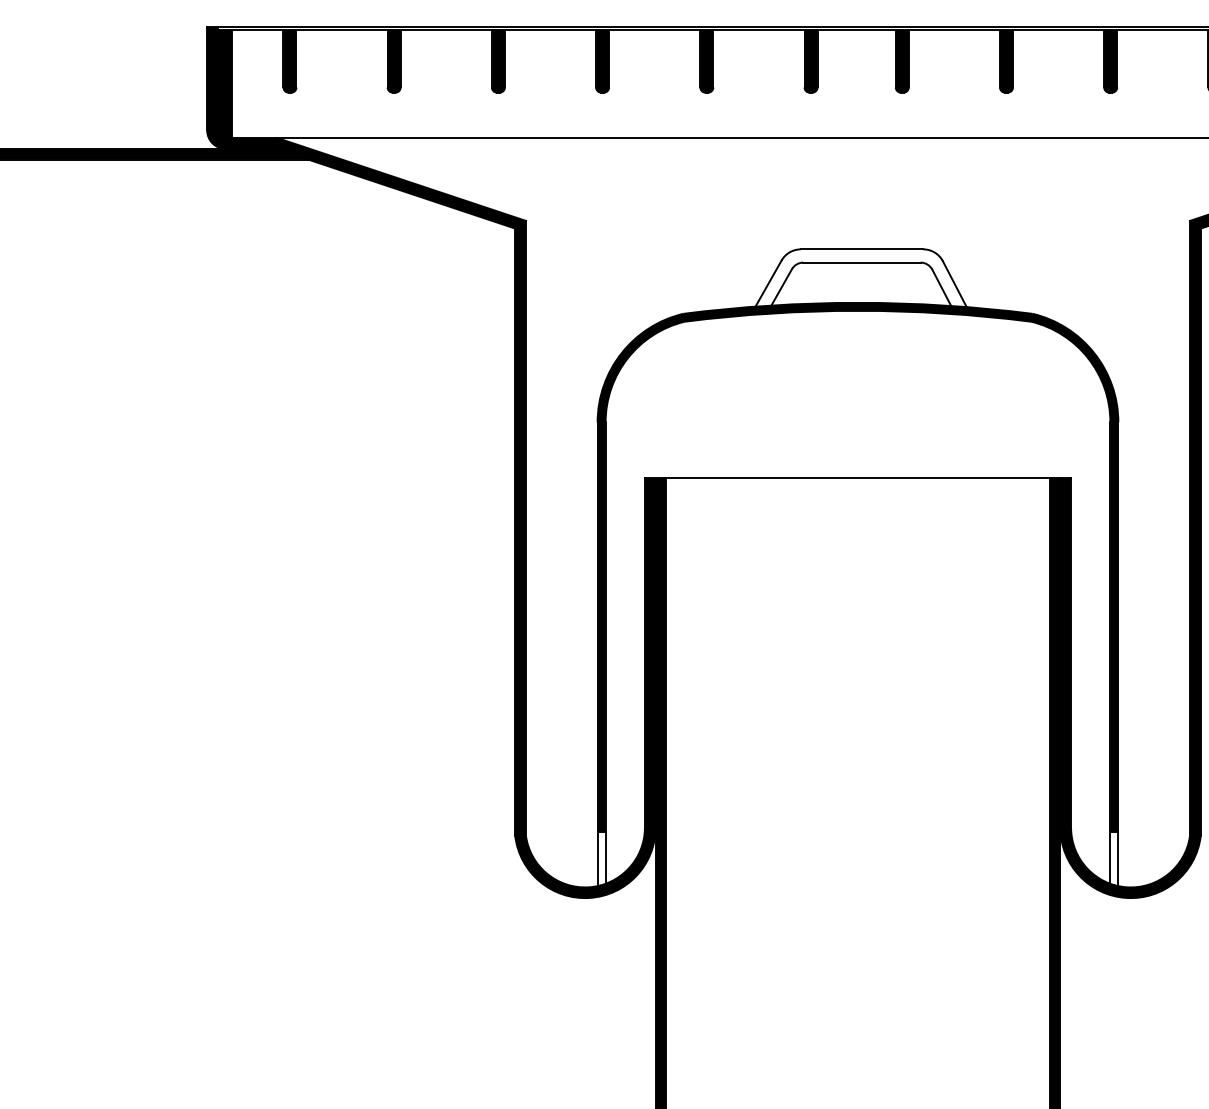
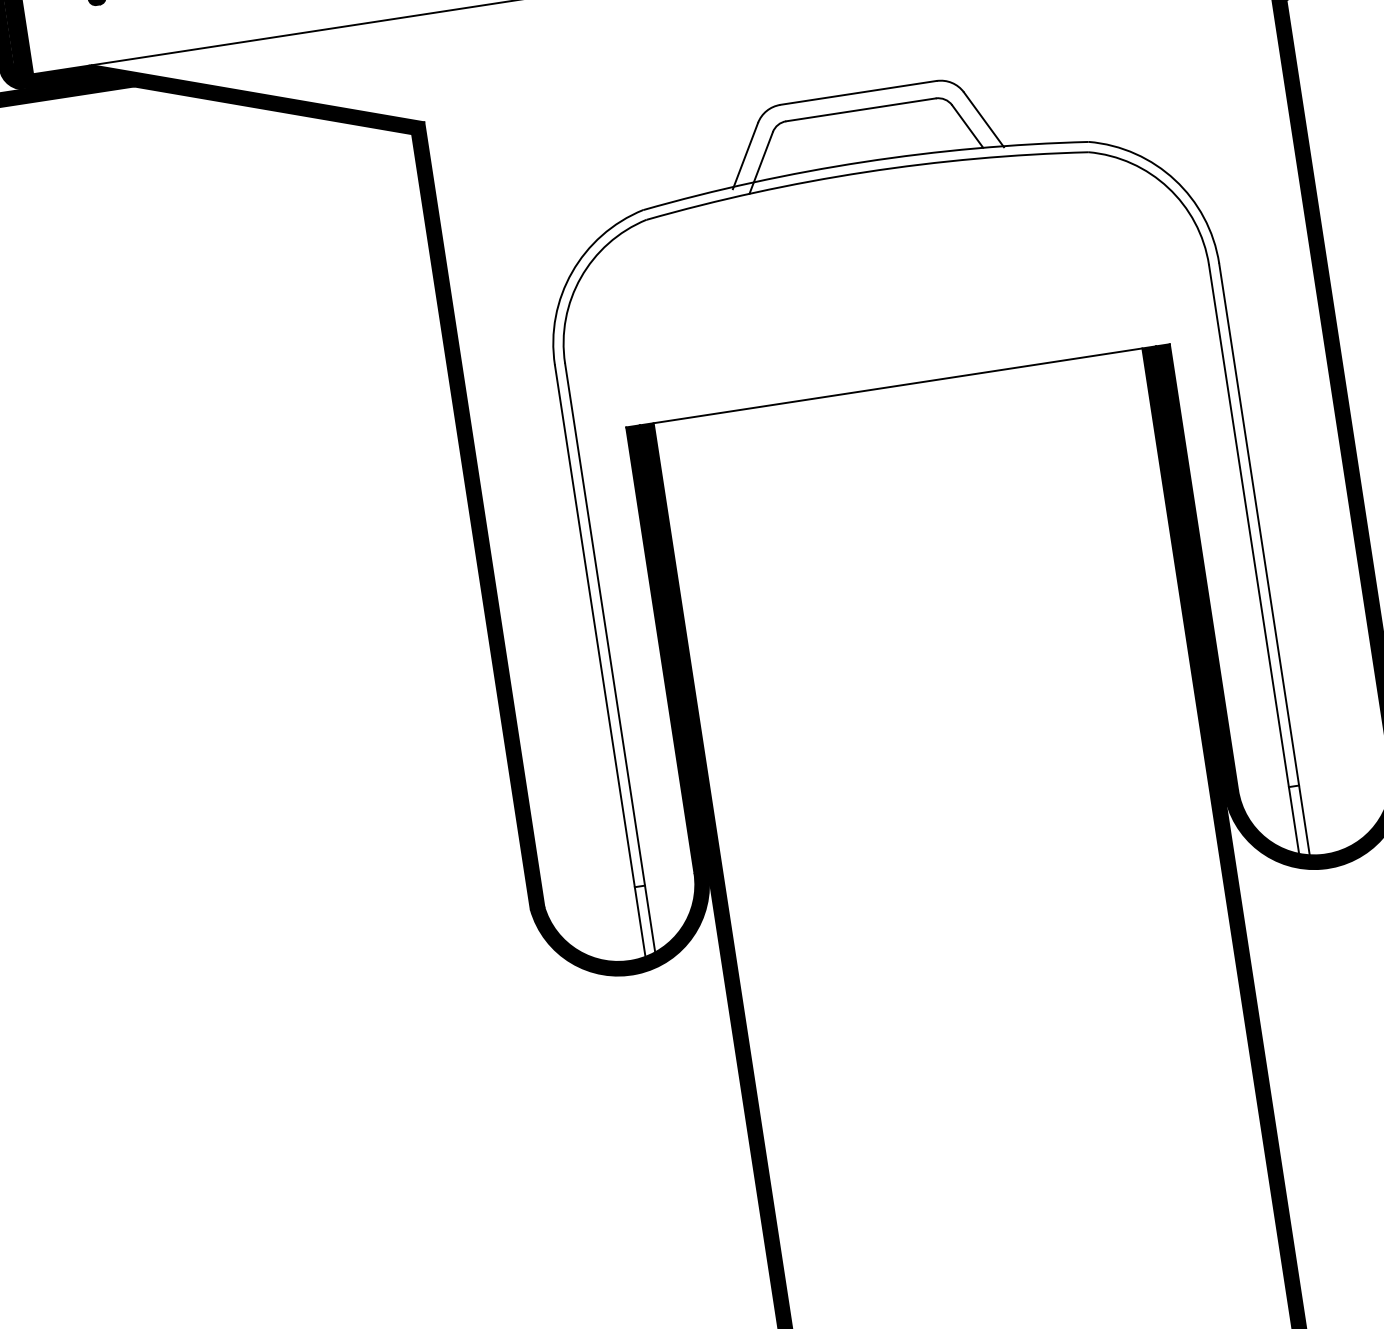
fill: (857, 566) -> (914, 498), removed

